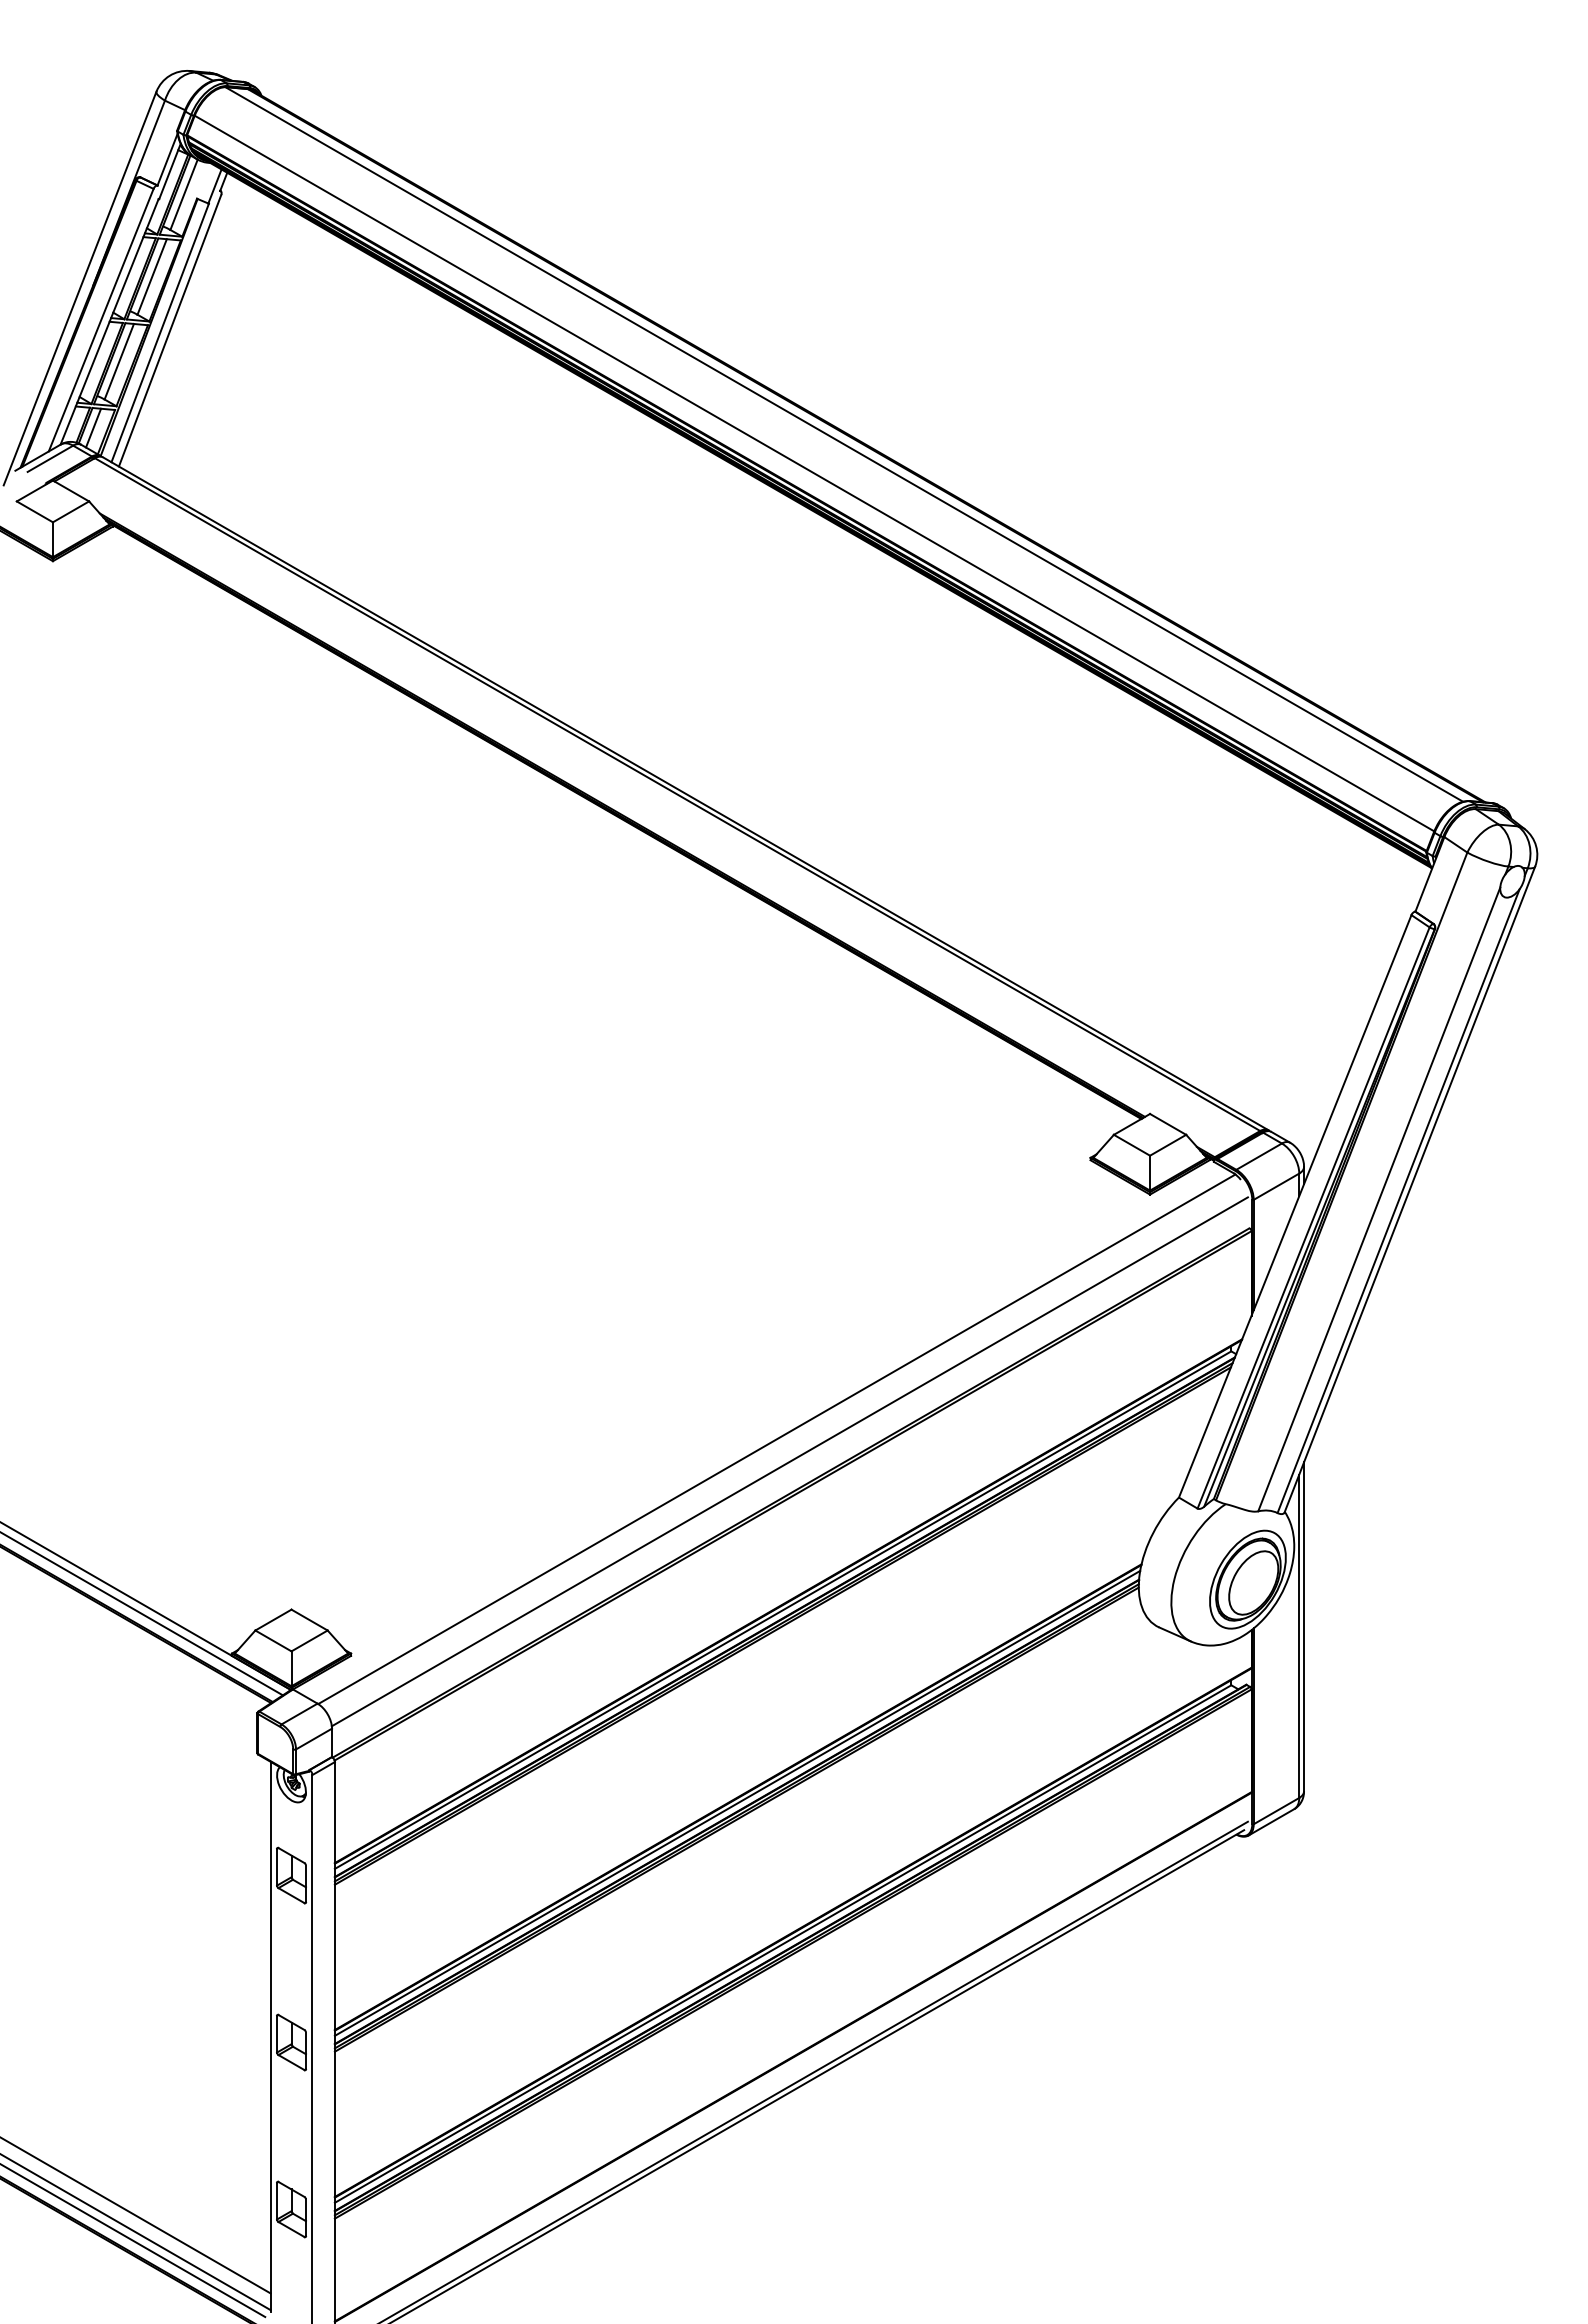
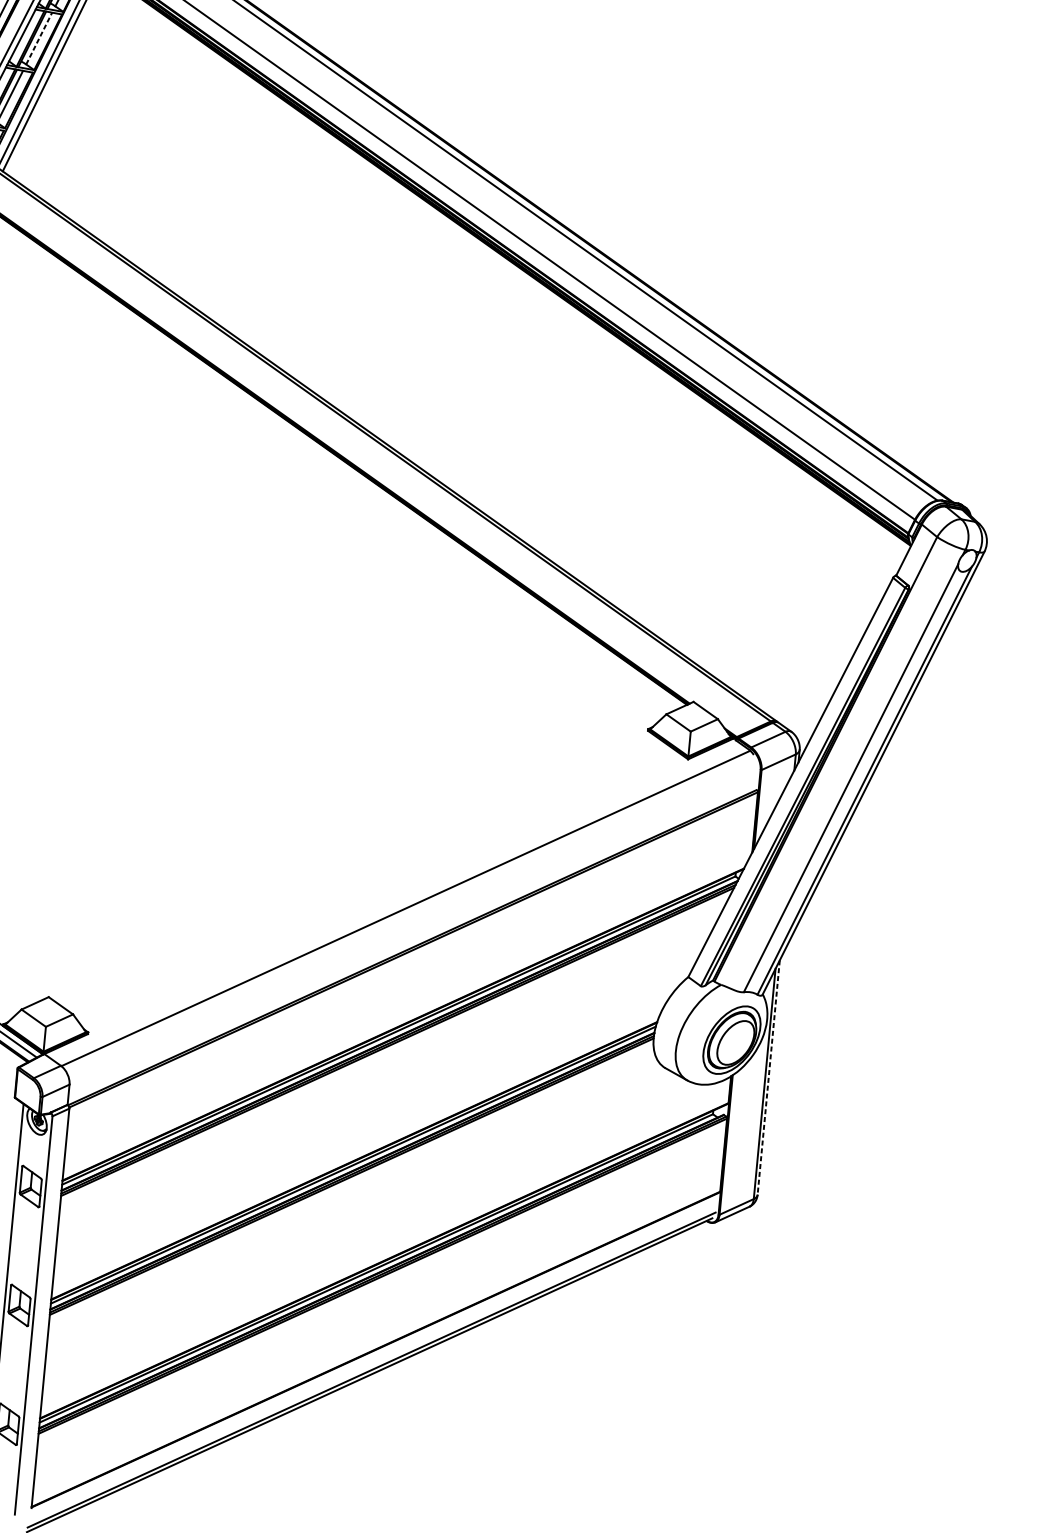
line: (152, 276) -> (39, 38), solid -> dashed
line: (789, 1461) -> (413, 925), removed
line: (1304, 1627) -> (769, 1078), solid -> dashed

